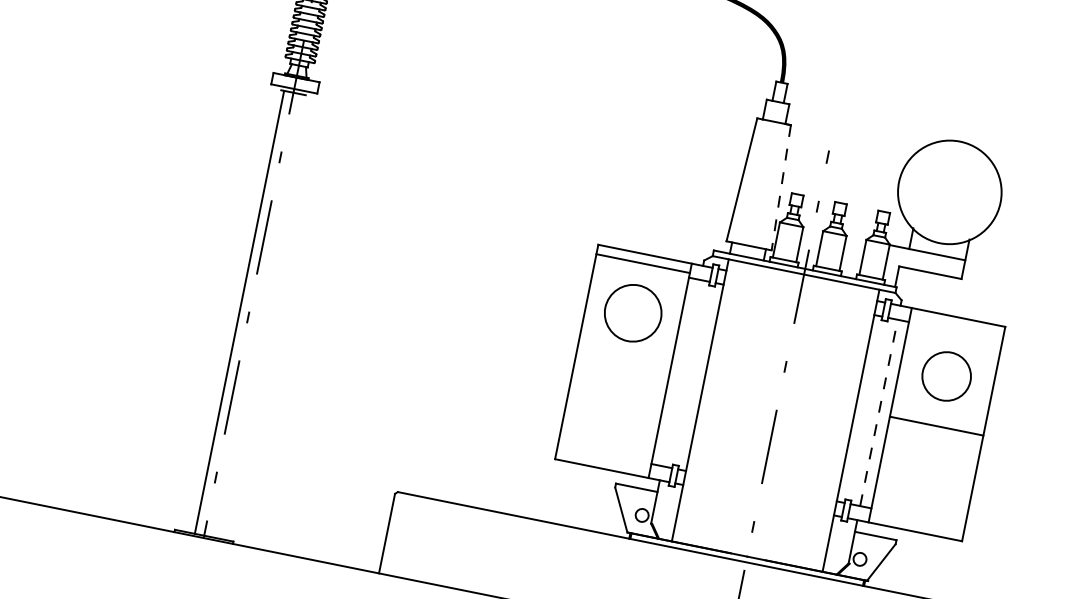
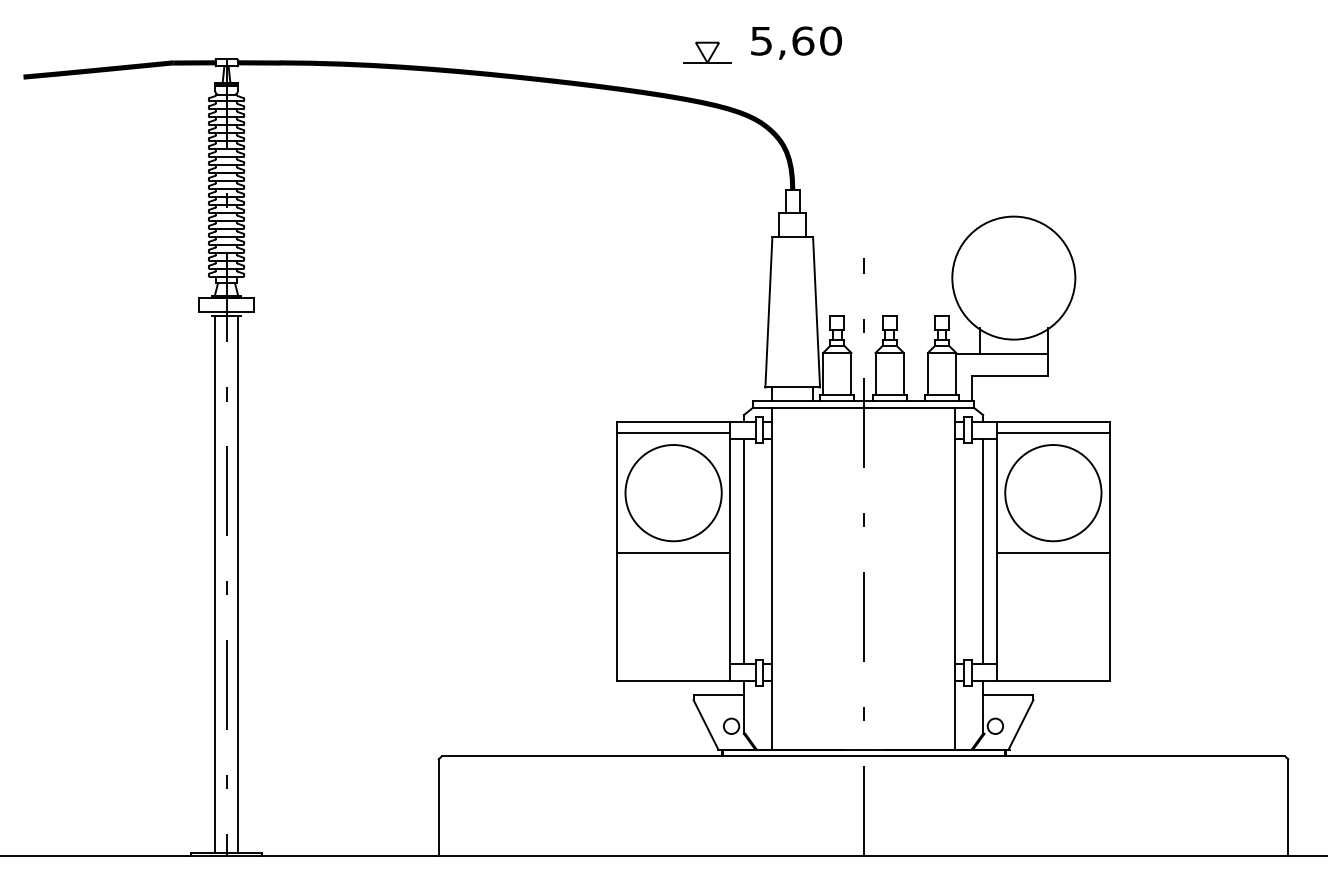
line: (781, 187) -> (816, 312), dashed -> solid
circle: (633, 313) -> (673, 493), size x1.43
line: (257, 316) -> (237, 584), added
line: (956, 326) -> (1052, 432), added
line: (623, 363) -> (673, 553), added
line: (681, 373) -> (743, 551), added
circle: (946, 376) -> (1053, 493), size x1.67
line: (879, 413) -> (983, 551), dashed -> solid

